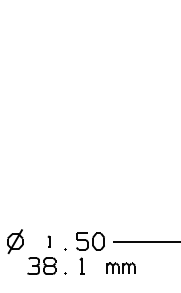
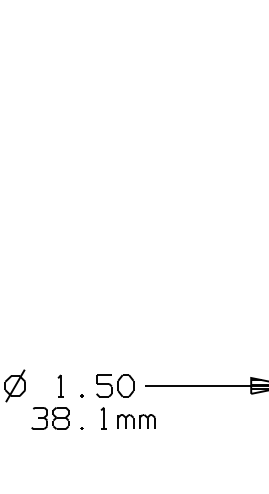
part: (49, 241) -> (60, 385), size x1.43
part: (121, 268) -> (136, 421), moved

